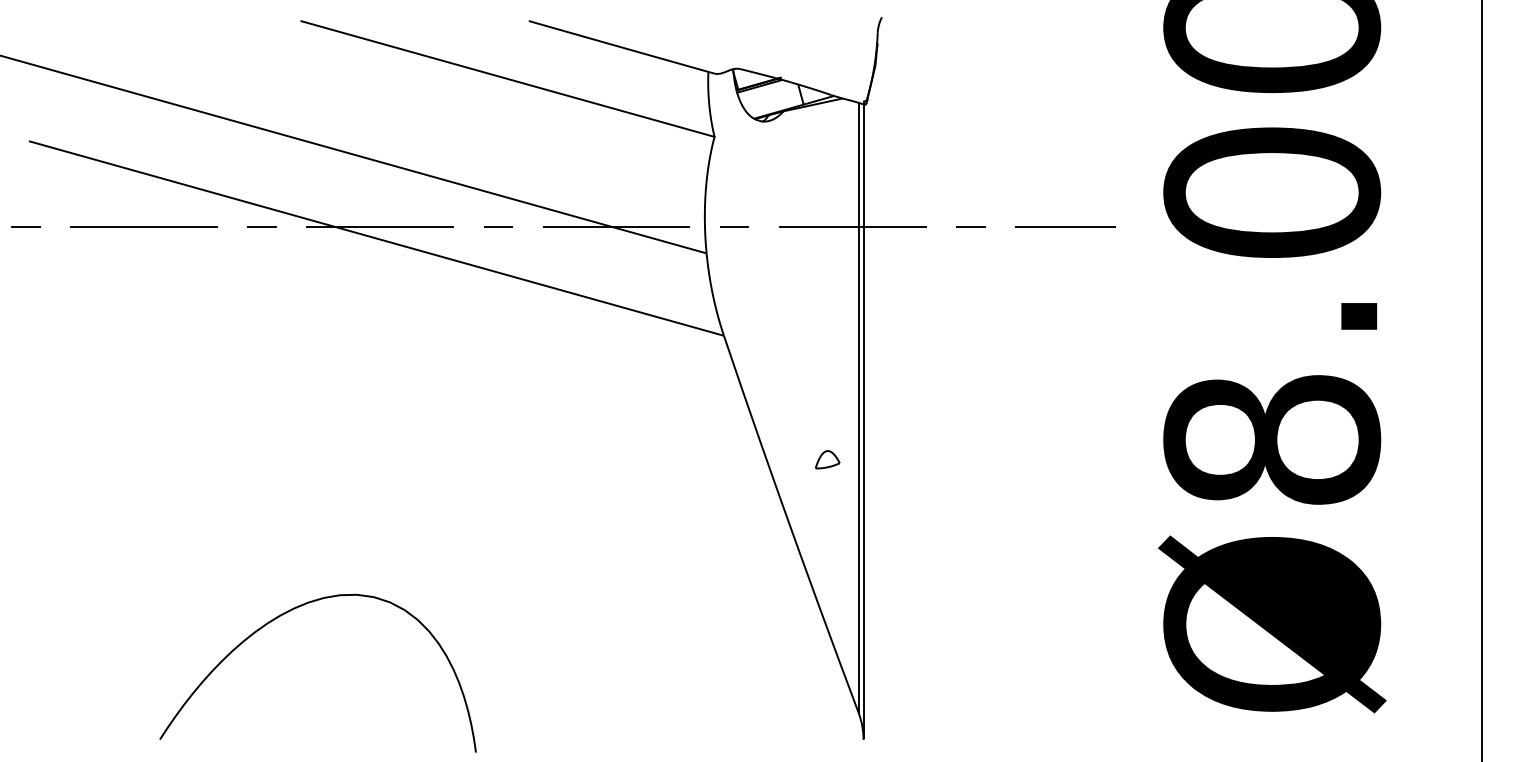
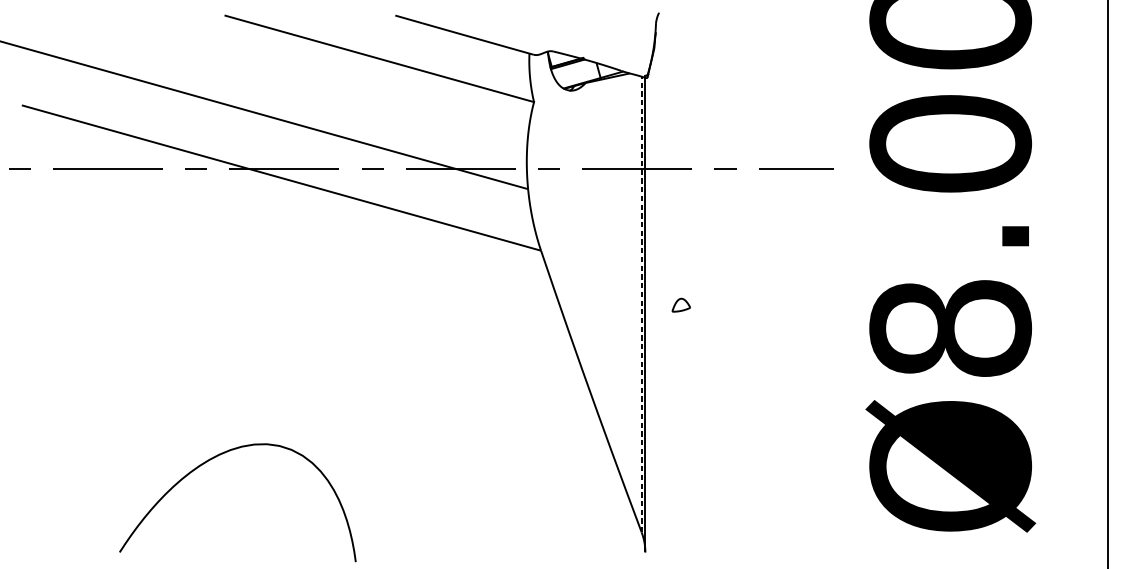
line: (858, 407) -> (641, 304), solid -> dashed
part: (827, 459) -> (681, 305), moved

